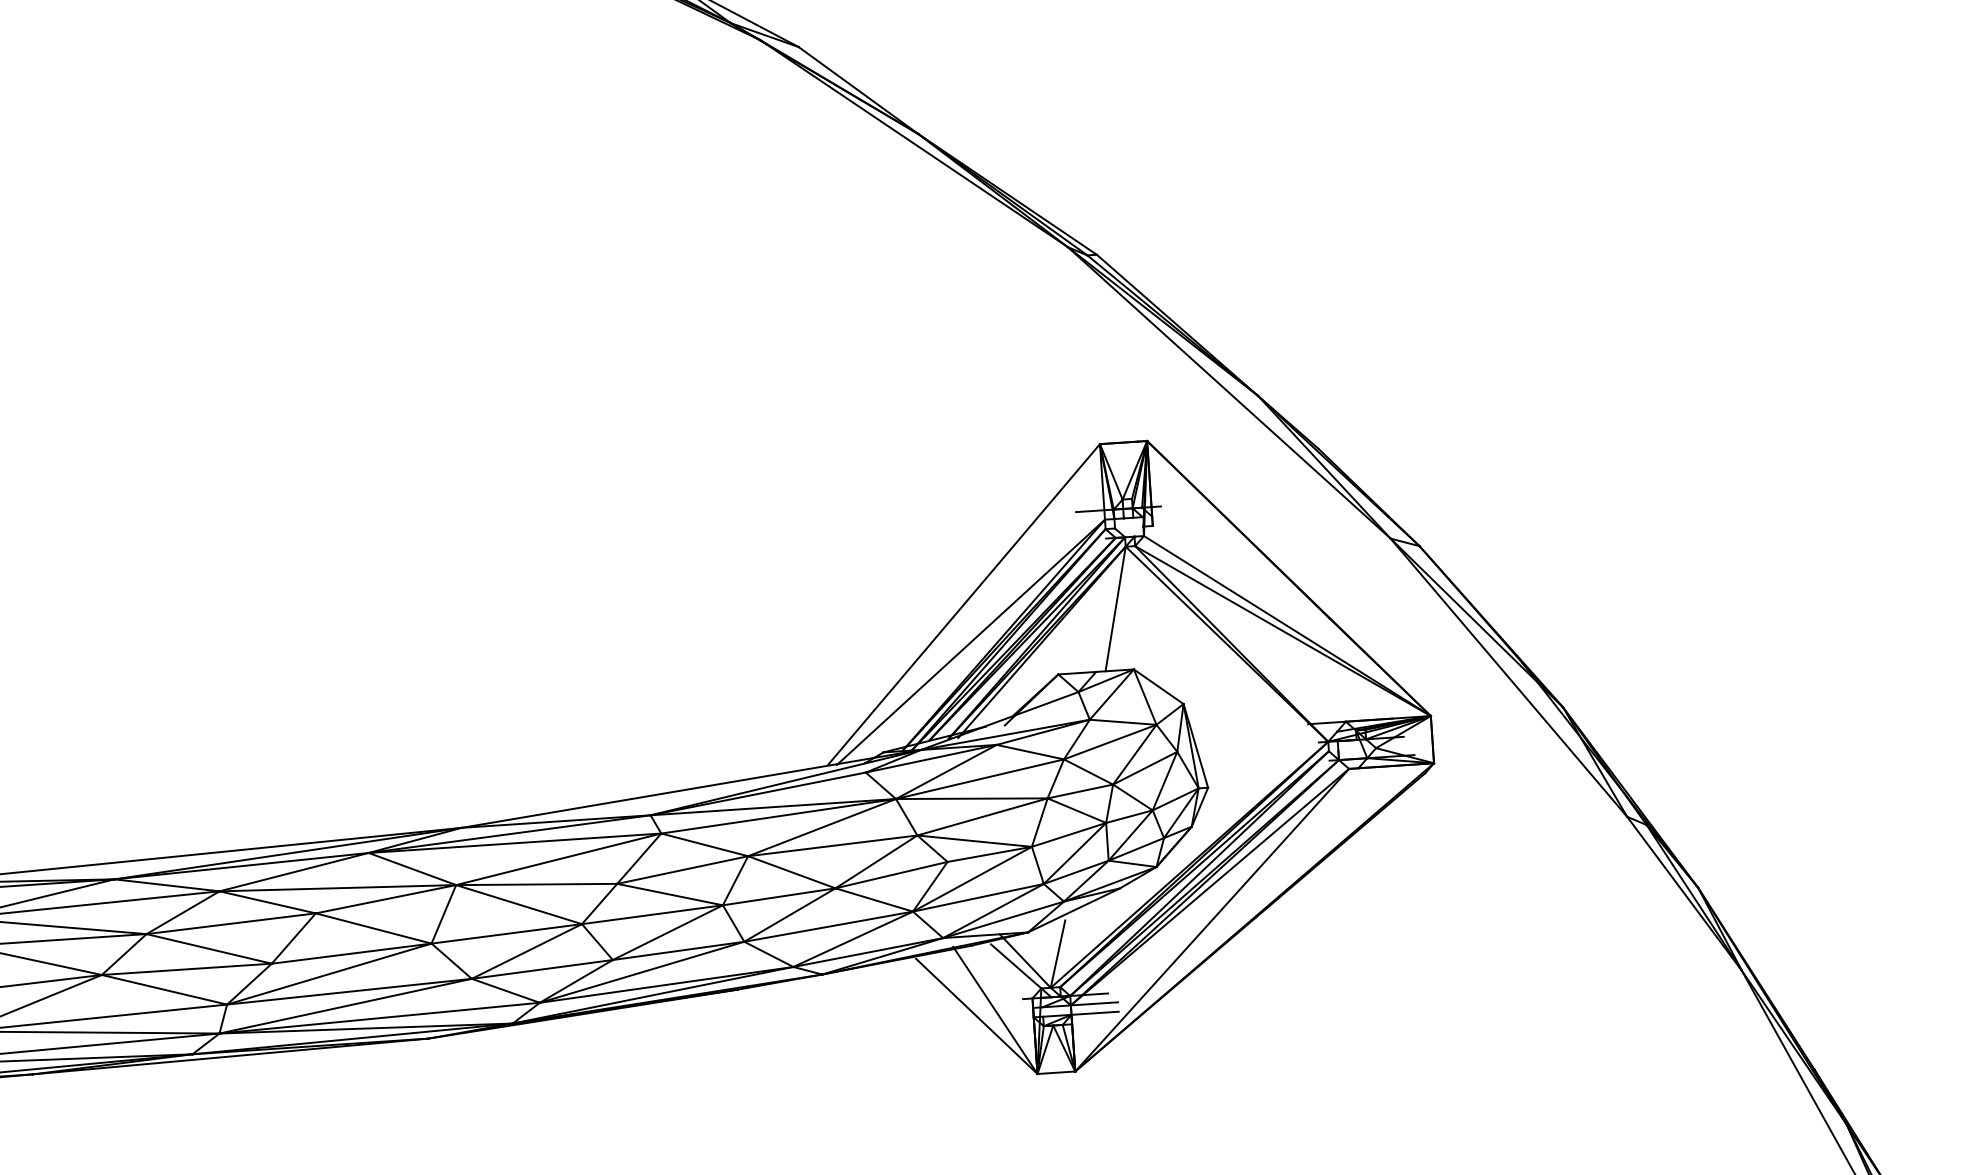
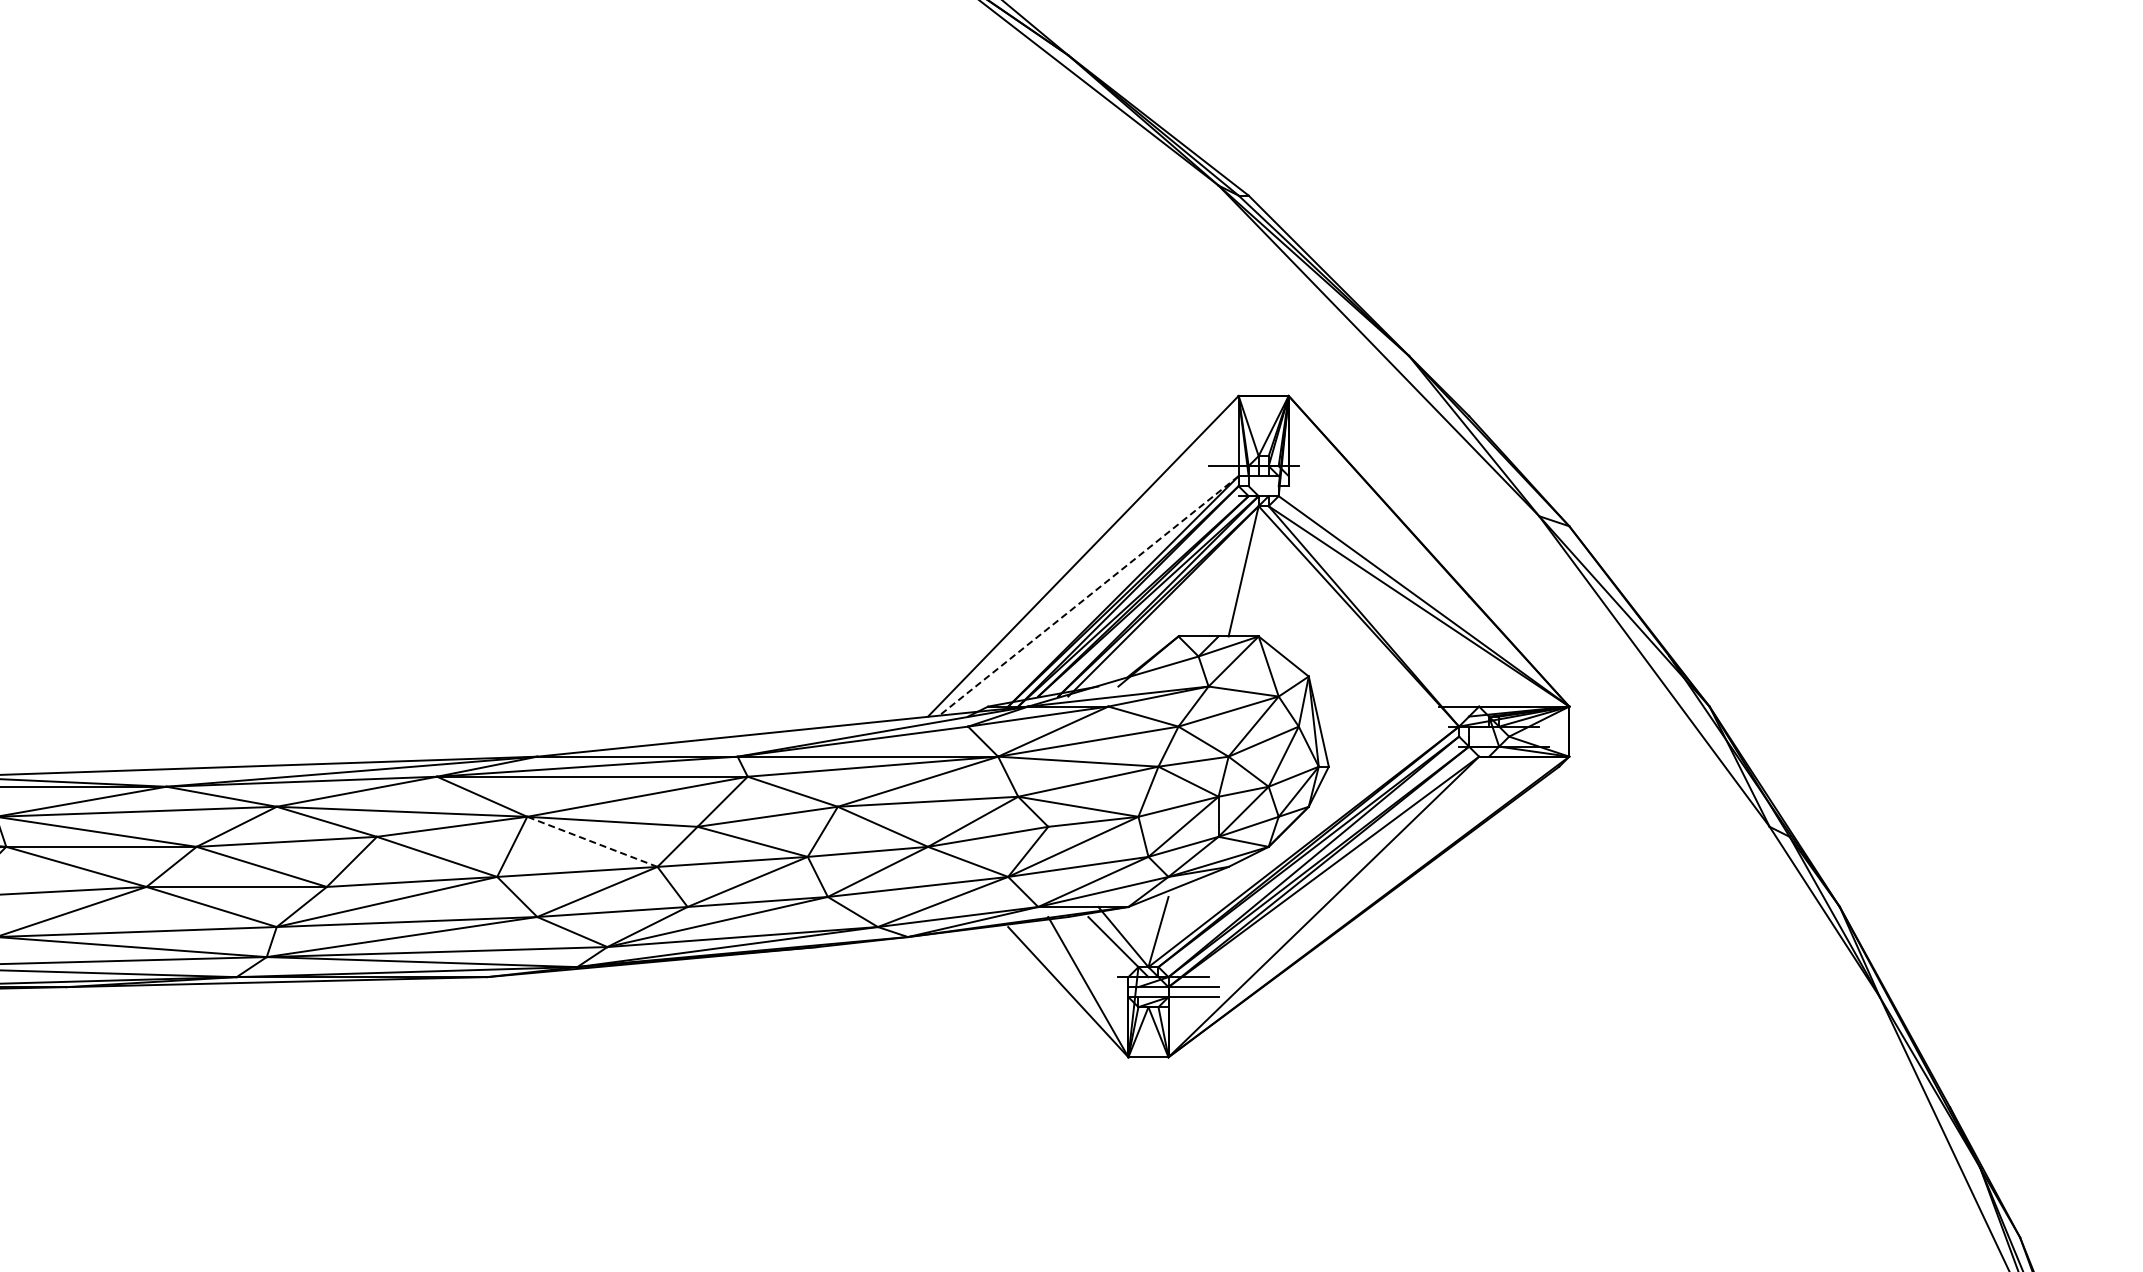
line: (970, 642) -> (1087, 596), solid -> dashed
line: (519, 904) -> (592, 841), solid -> dashed

